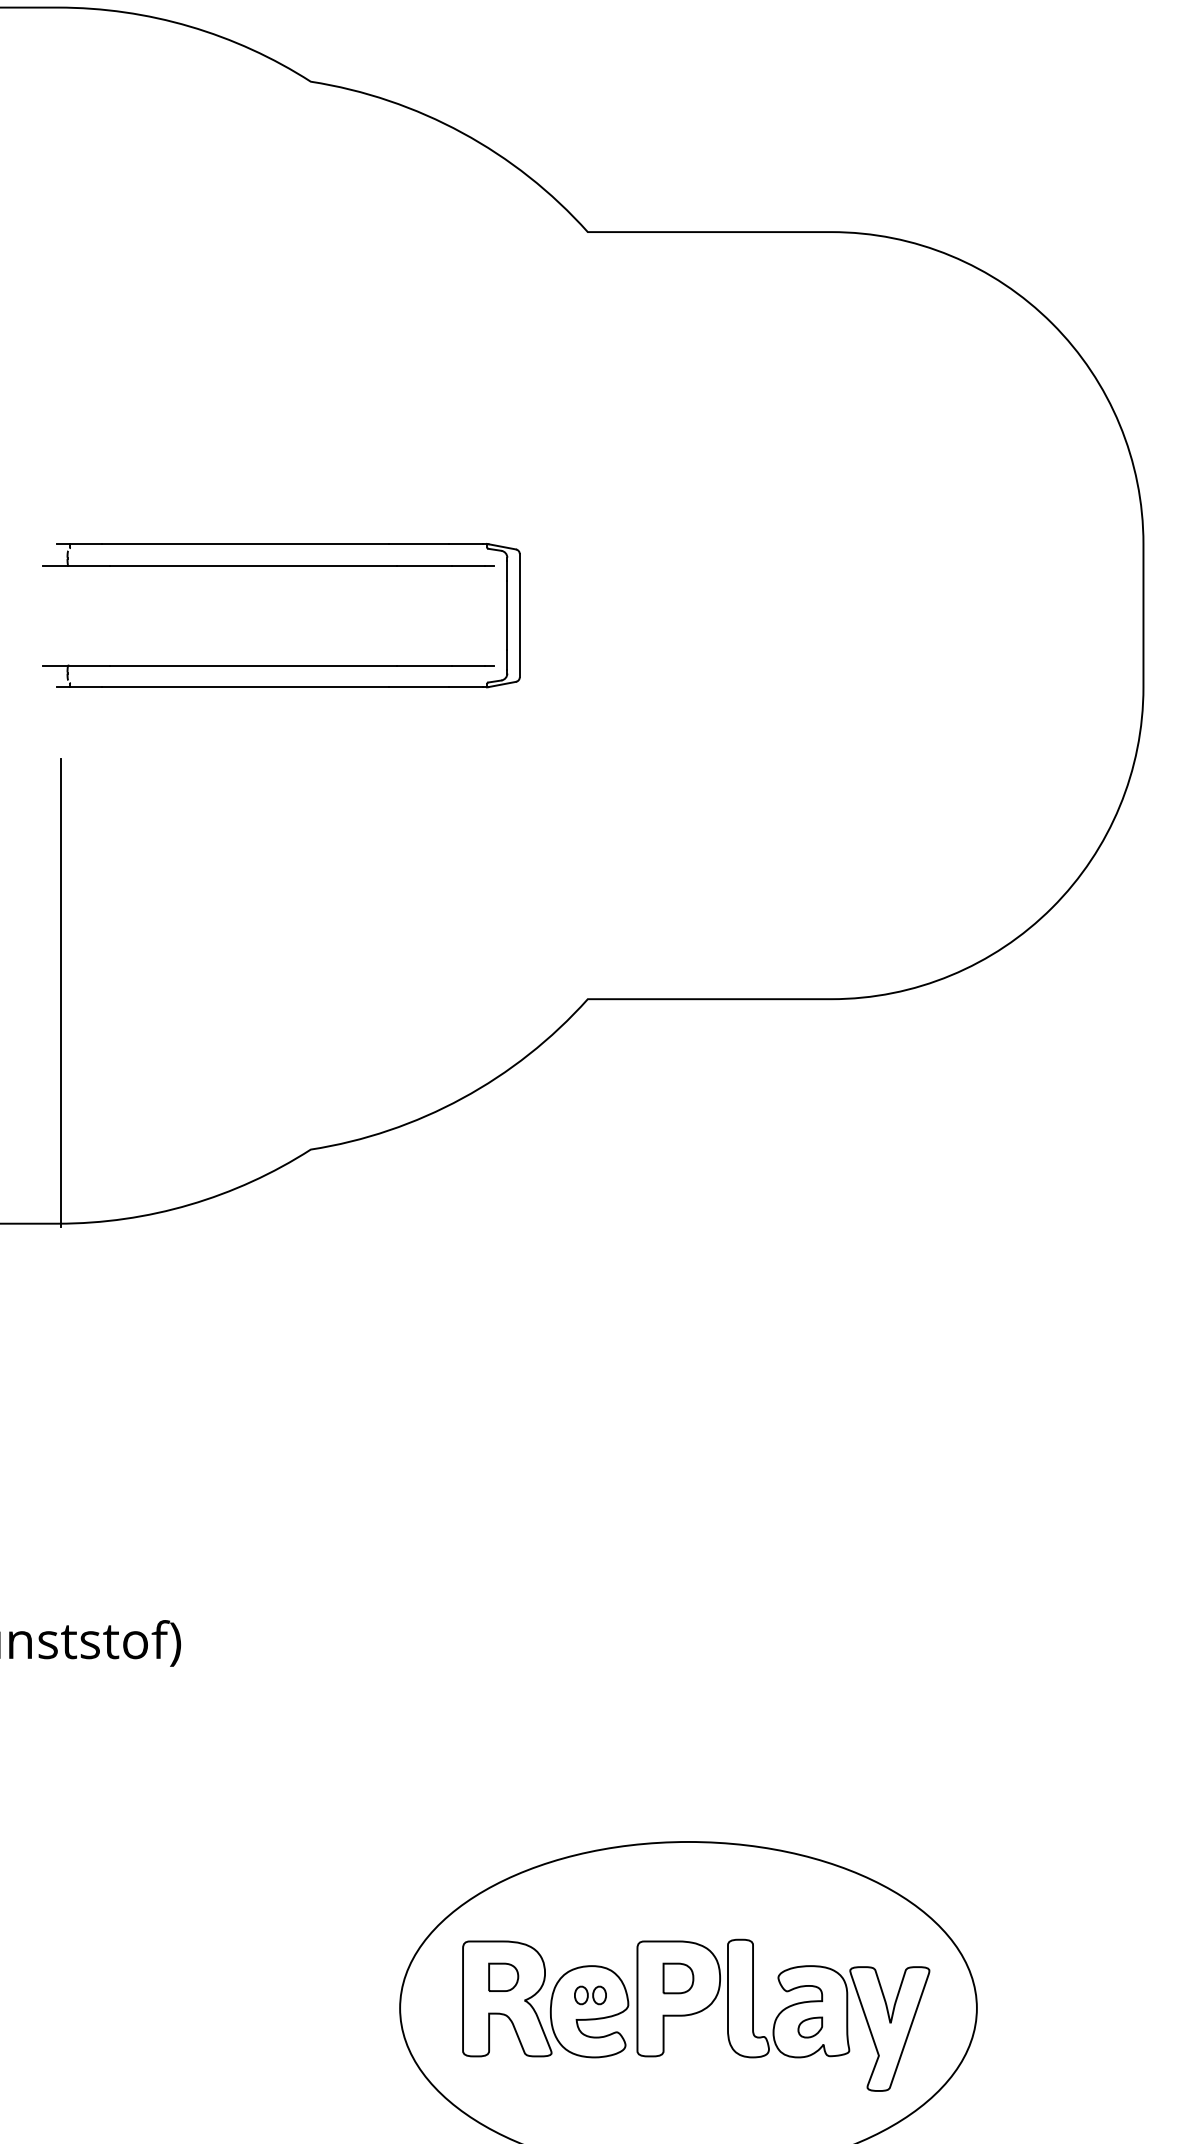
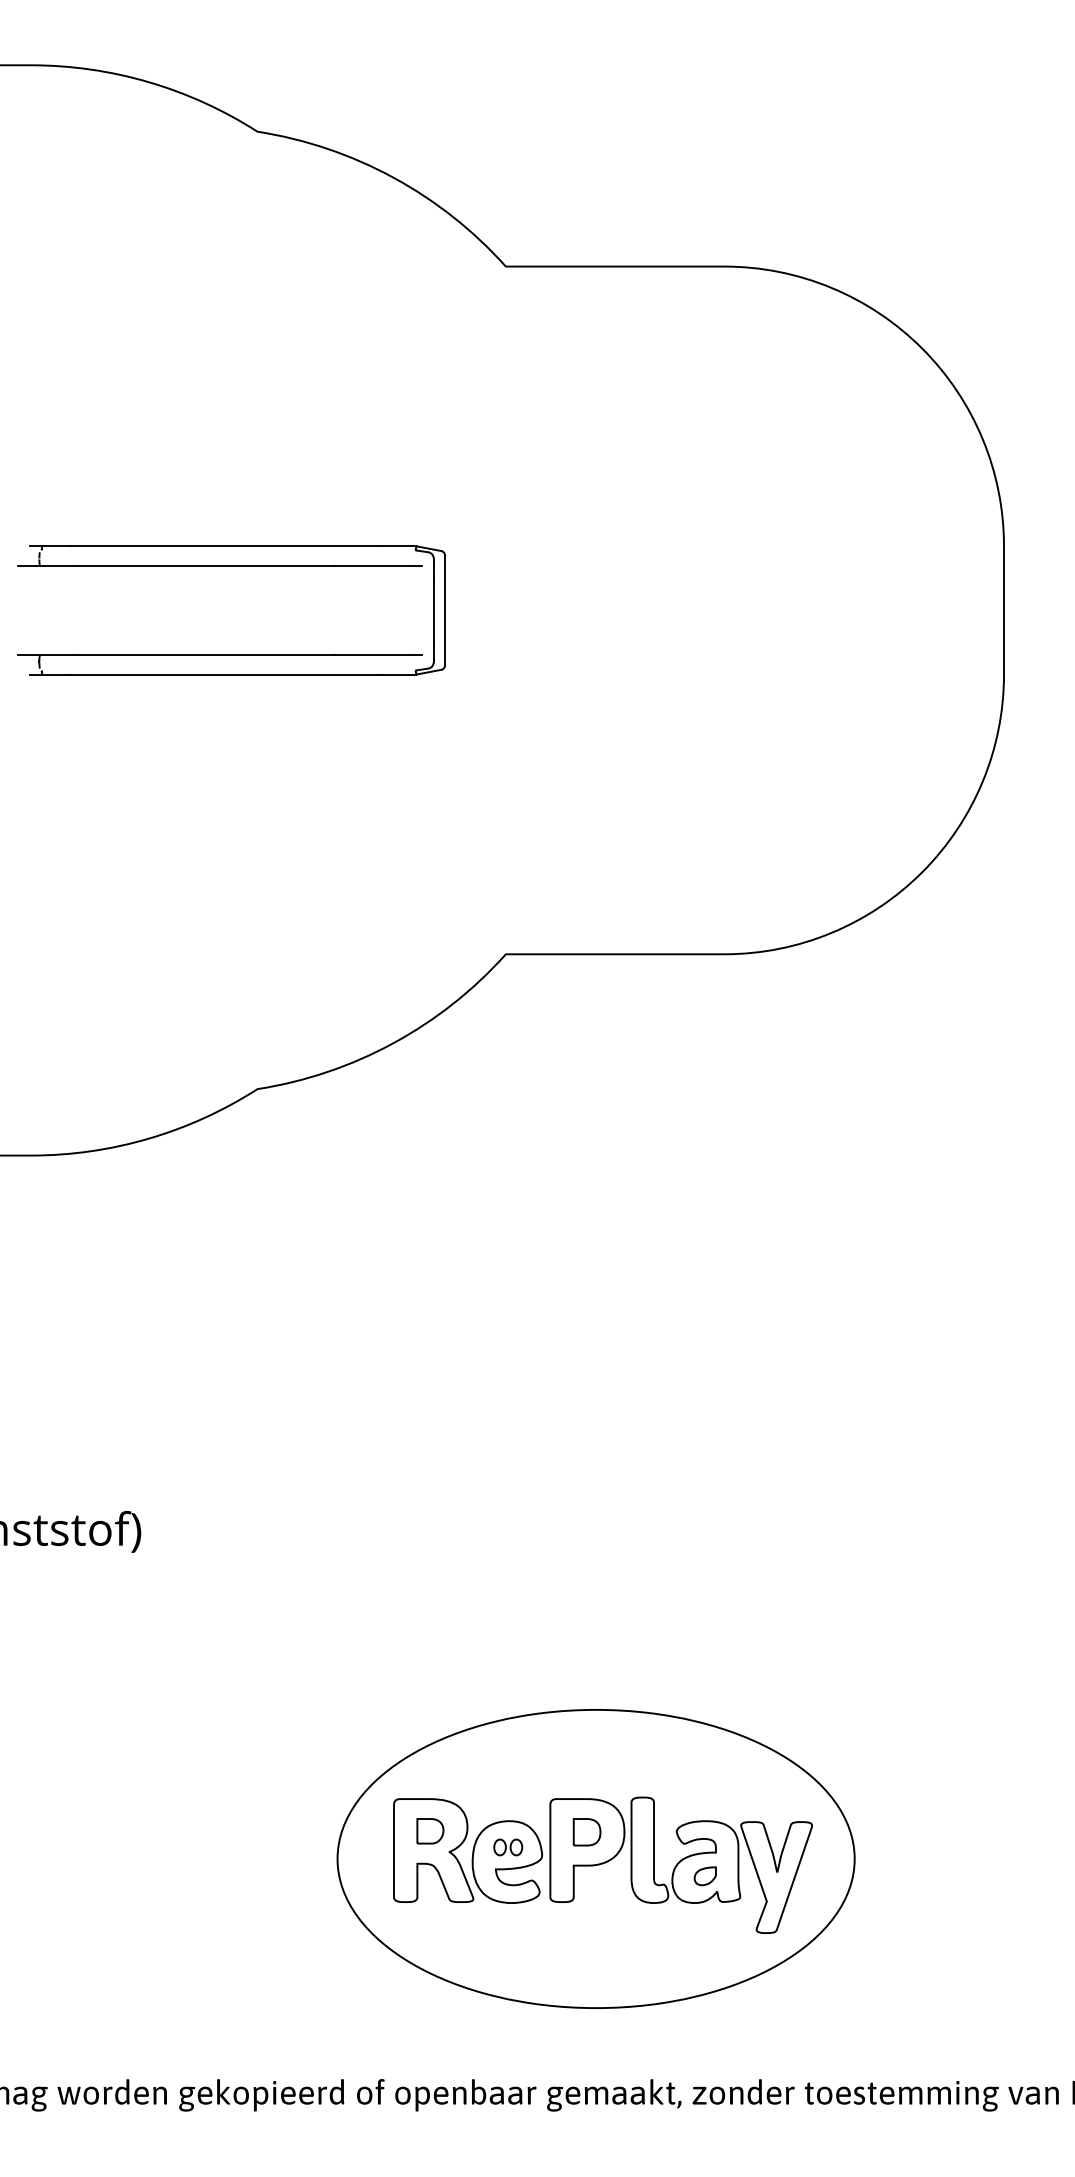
line: (60, 992) -> (33, 948), removed

